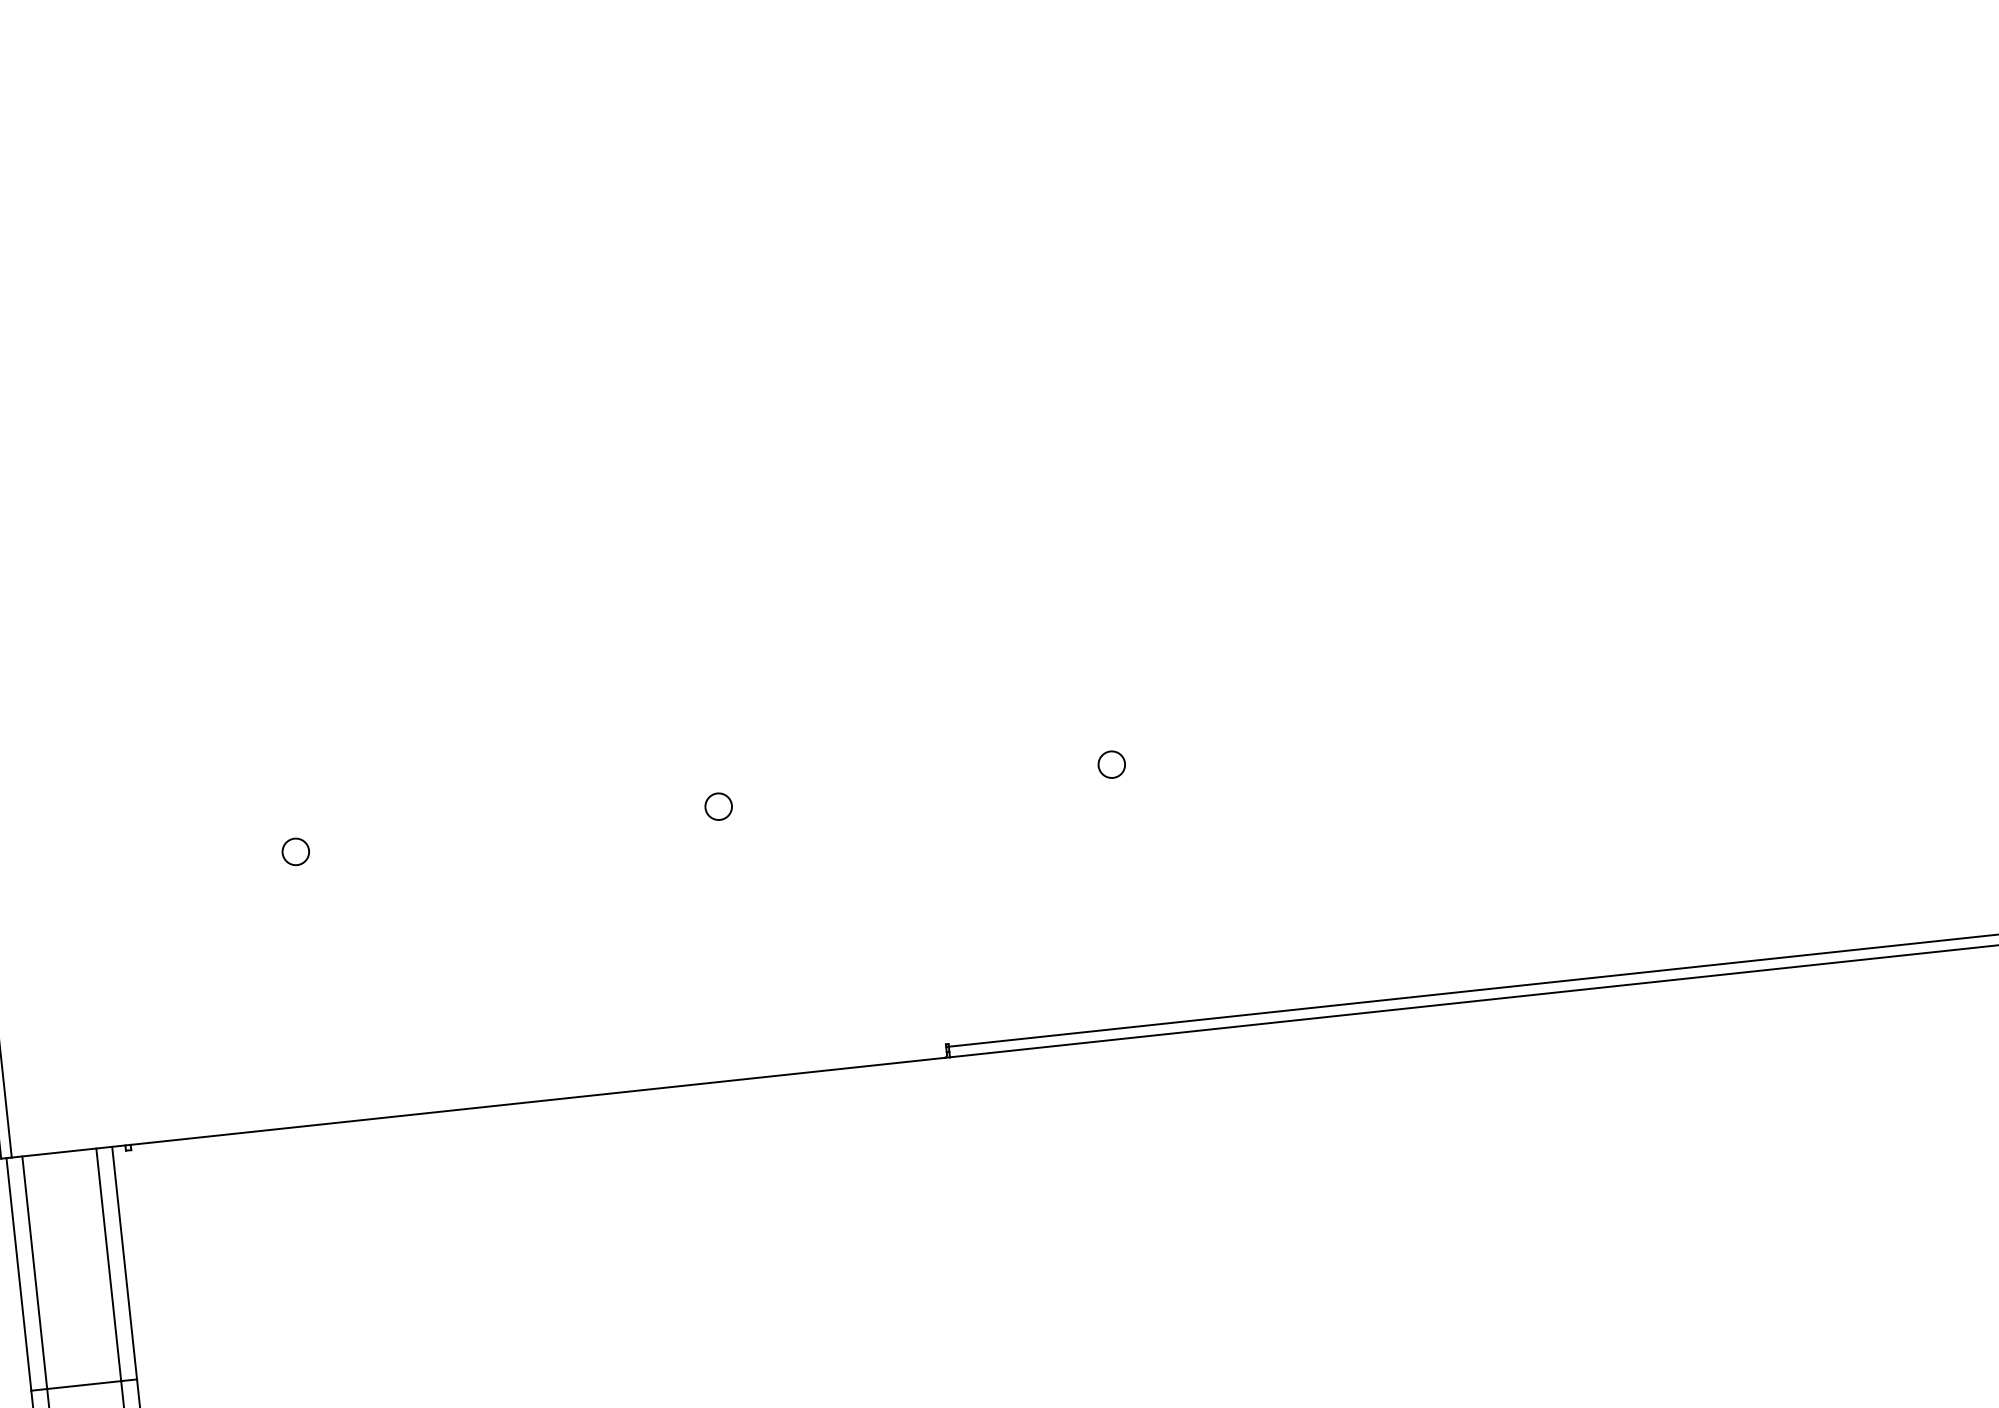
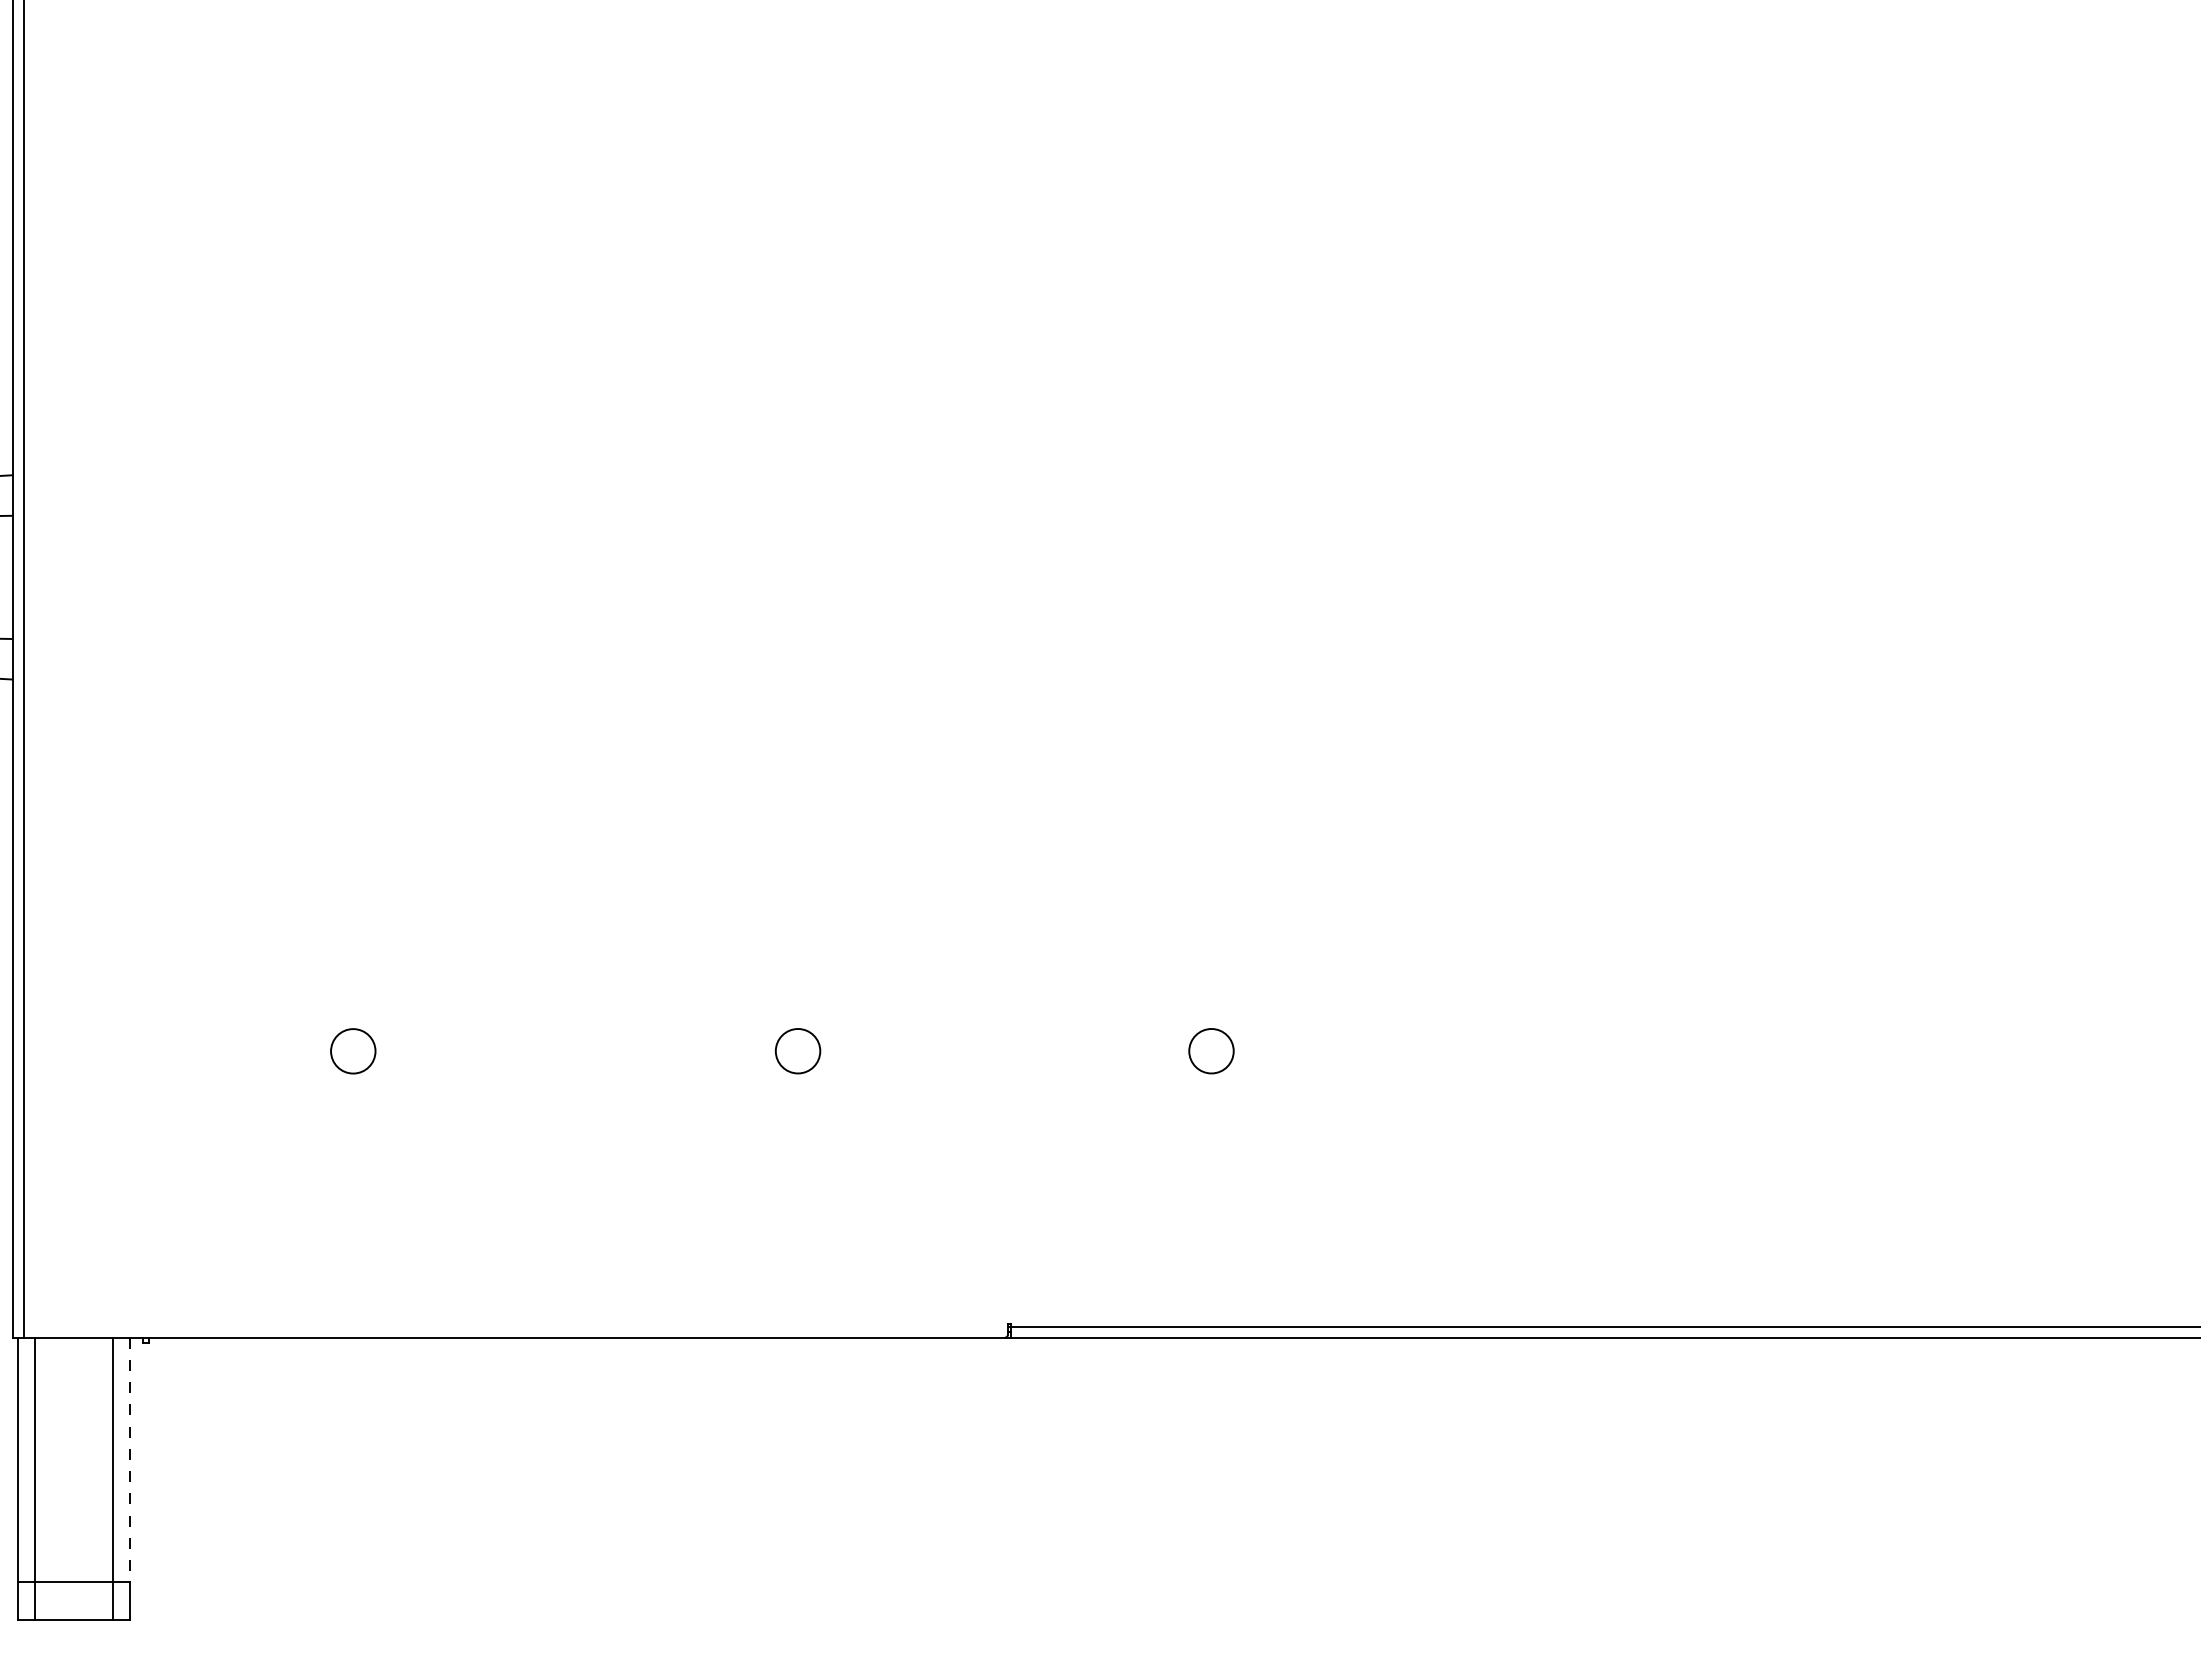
circle: (1111, 764) -> (1211, 1051), size x1.6
circle: (718, 806) -> (797, 1051), size x1.6
circle: (296, 852) -> (353, 1051), size x1.6
line: (124, 1263) -> (129, 1460), solid -> dashed

